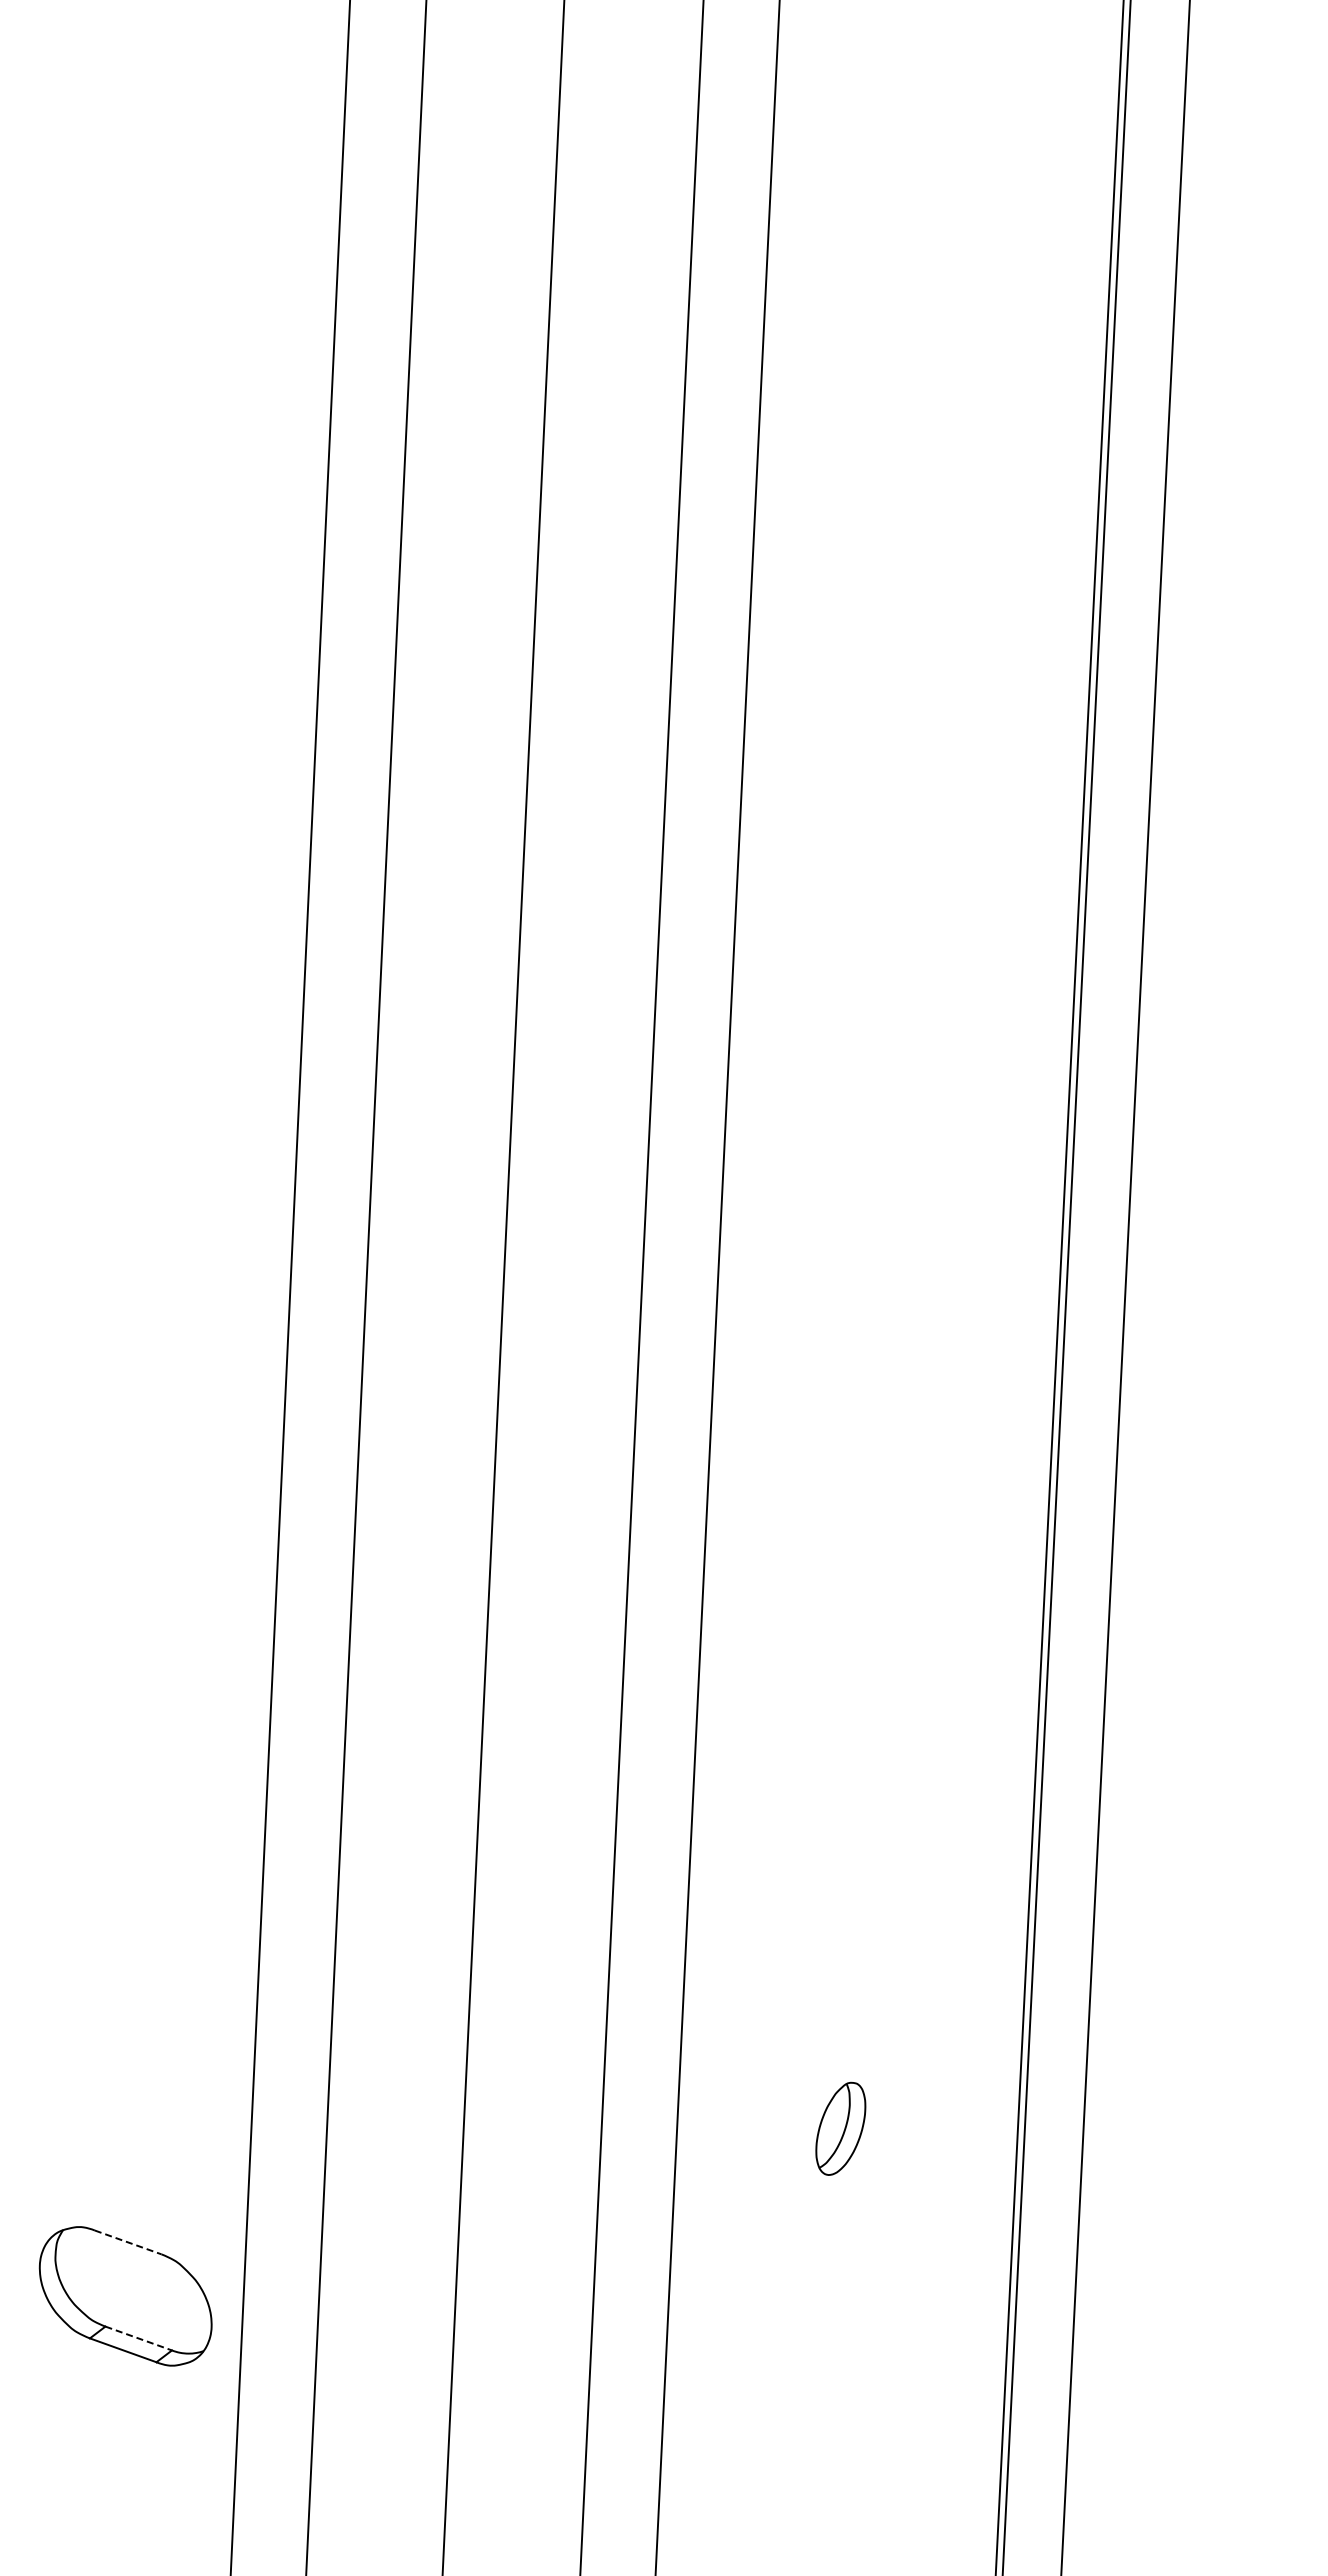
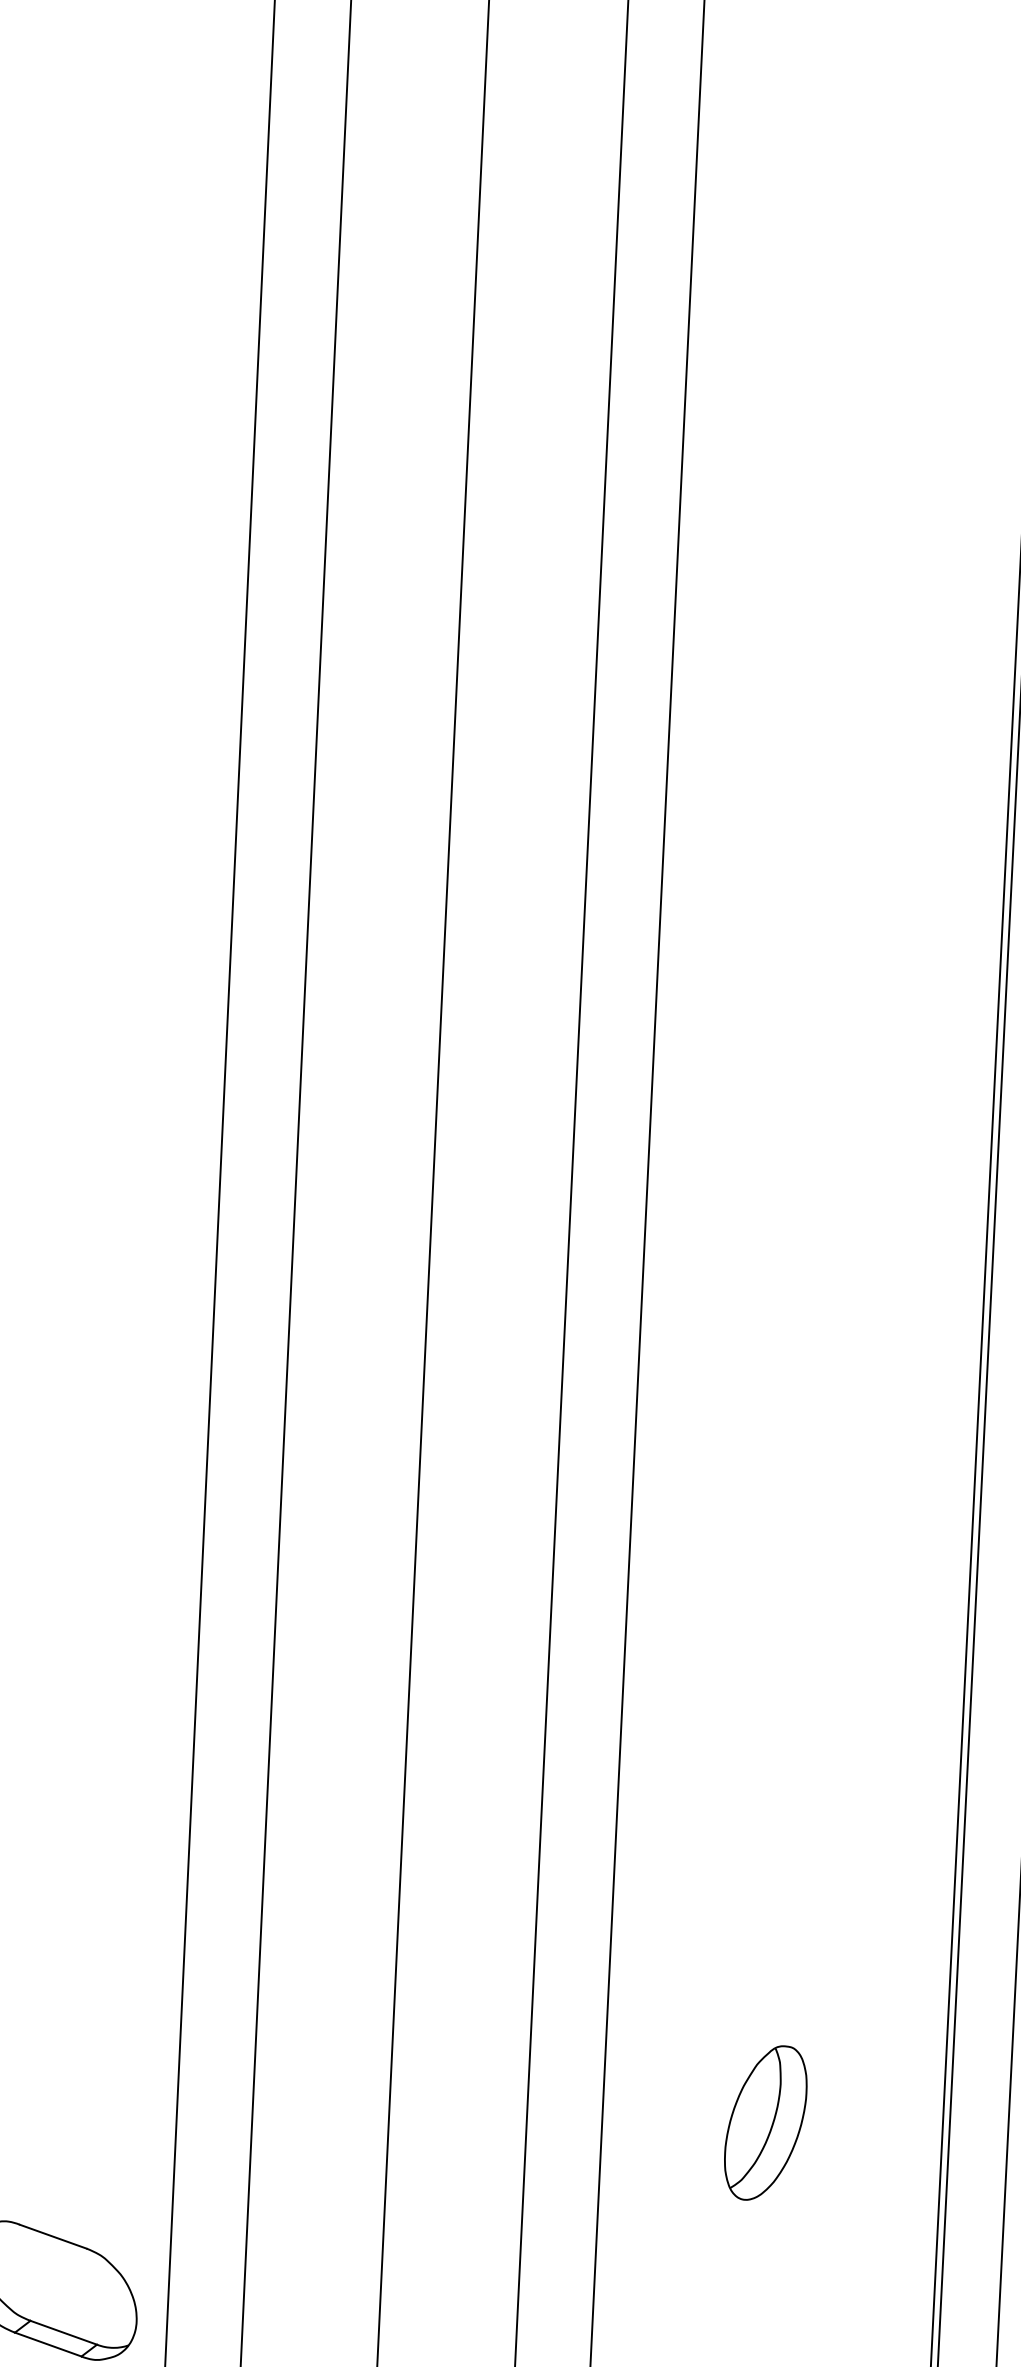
part: (840, 2128) -> (765, 2122), size x1.67
line: (128, 2242) -> (53, 2236), dashed -> solid
line: (139, 2338) -> (64, 2332), dashed -> solid

